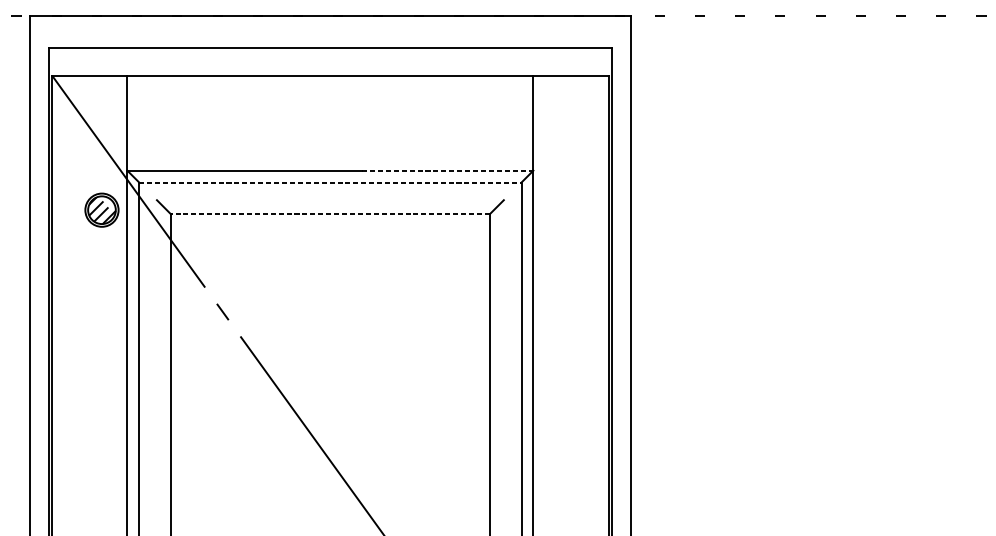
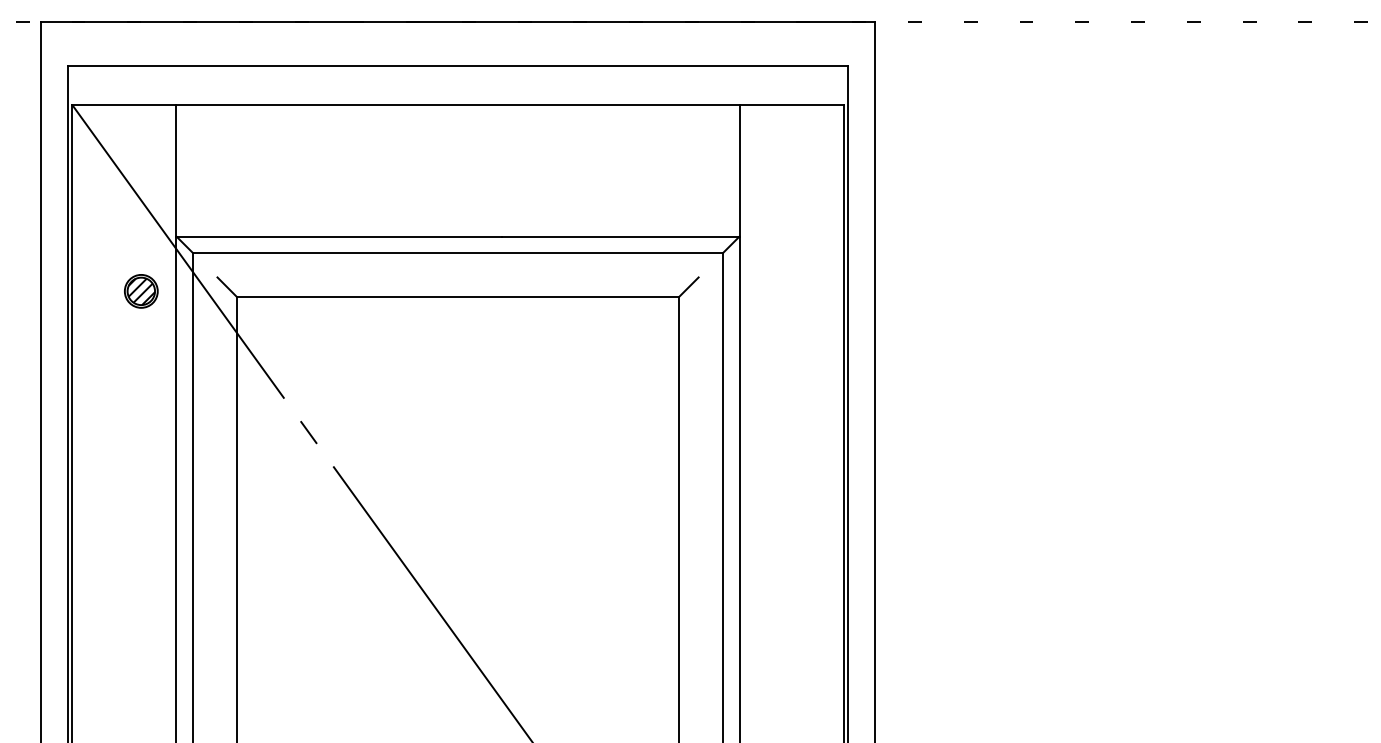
line: (447, 170) -> (620, 236), dashed -> solid
line: (330, 182) -> (458, 252), dashed -> solid
part: (102, 210) -> (141, 291), size x0.71
line: (330, 213) -> (457, 296), dashed -> solid

